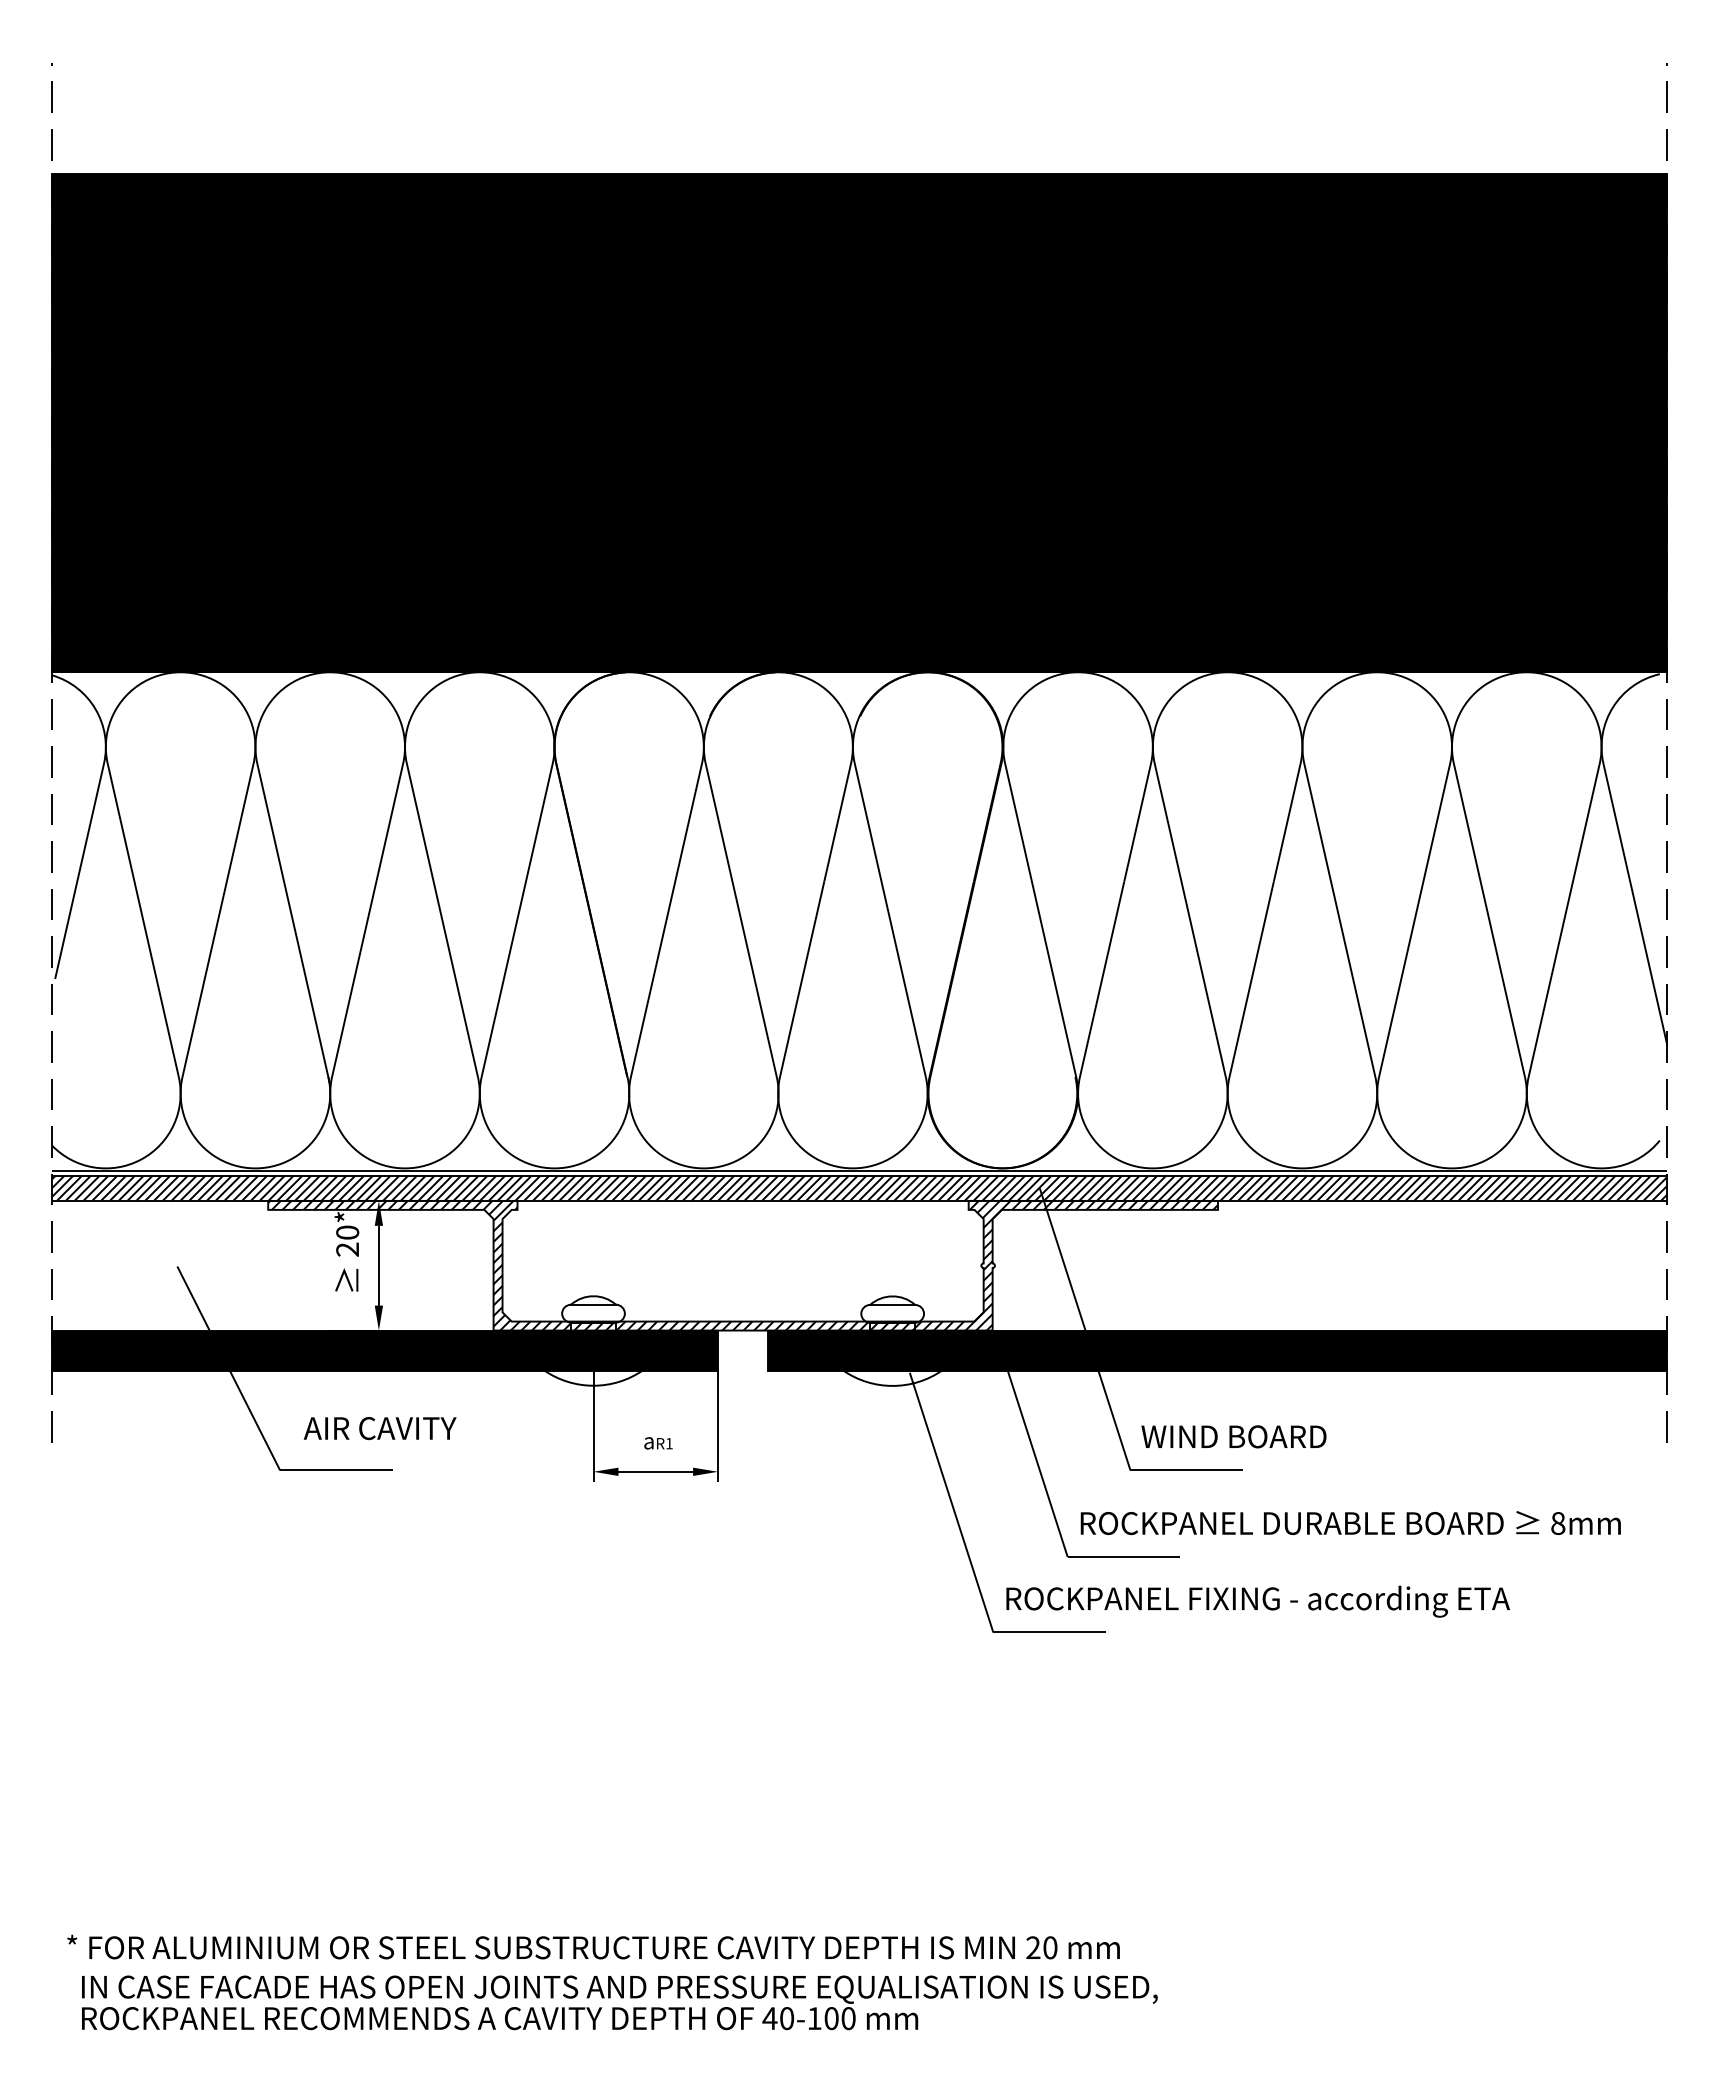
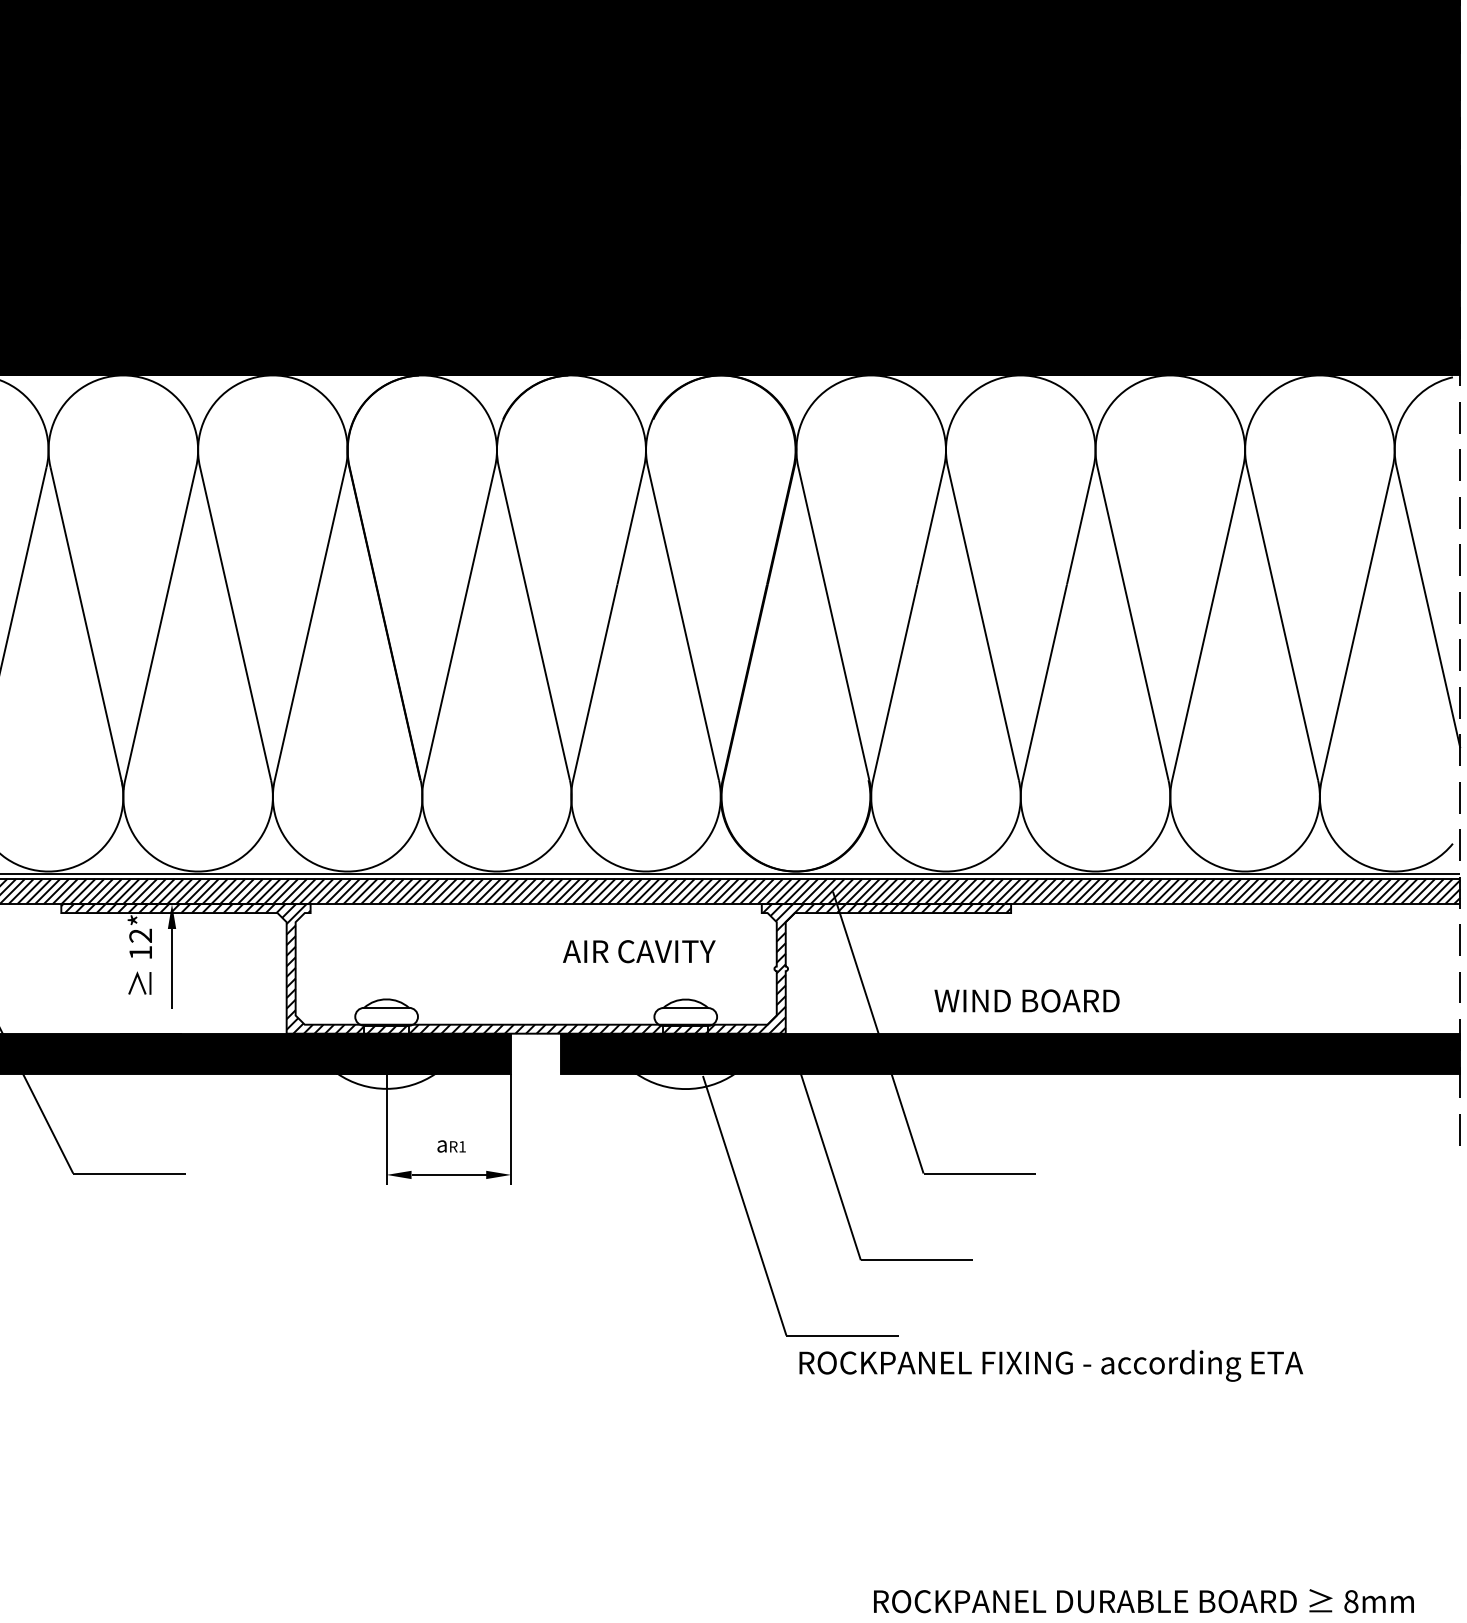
text: (347, 1240) -> (140, 943), 20* -> 12*
fill: (378, 1317) -> (171, 1020), removed
text: (379, 1428) -> (638, 951), moved
text: (1233, 1436) -> (1026, 1000), moved
text: (1350, 1522) -> (1143, 1600), moved
text: (1257, 1601) -> (1050, 1365), moved

